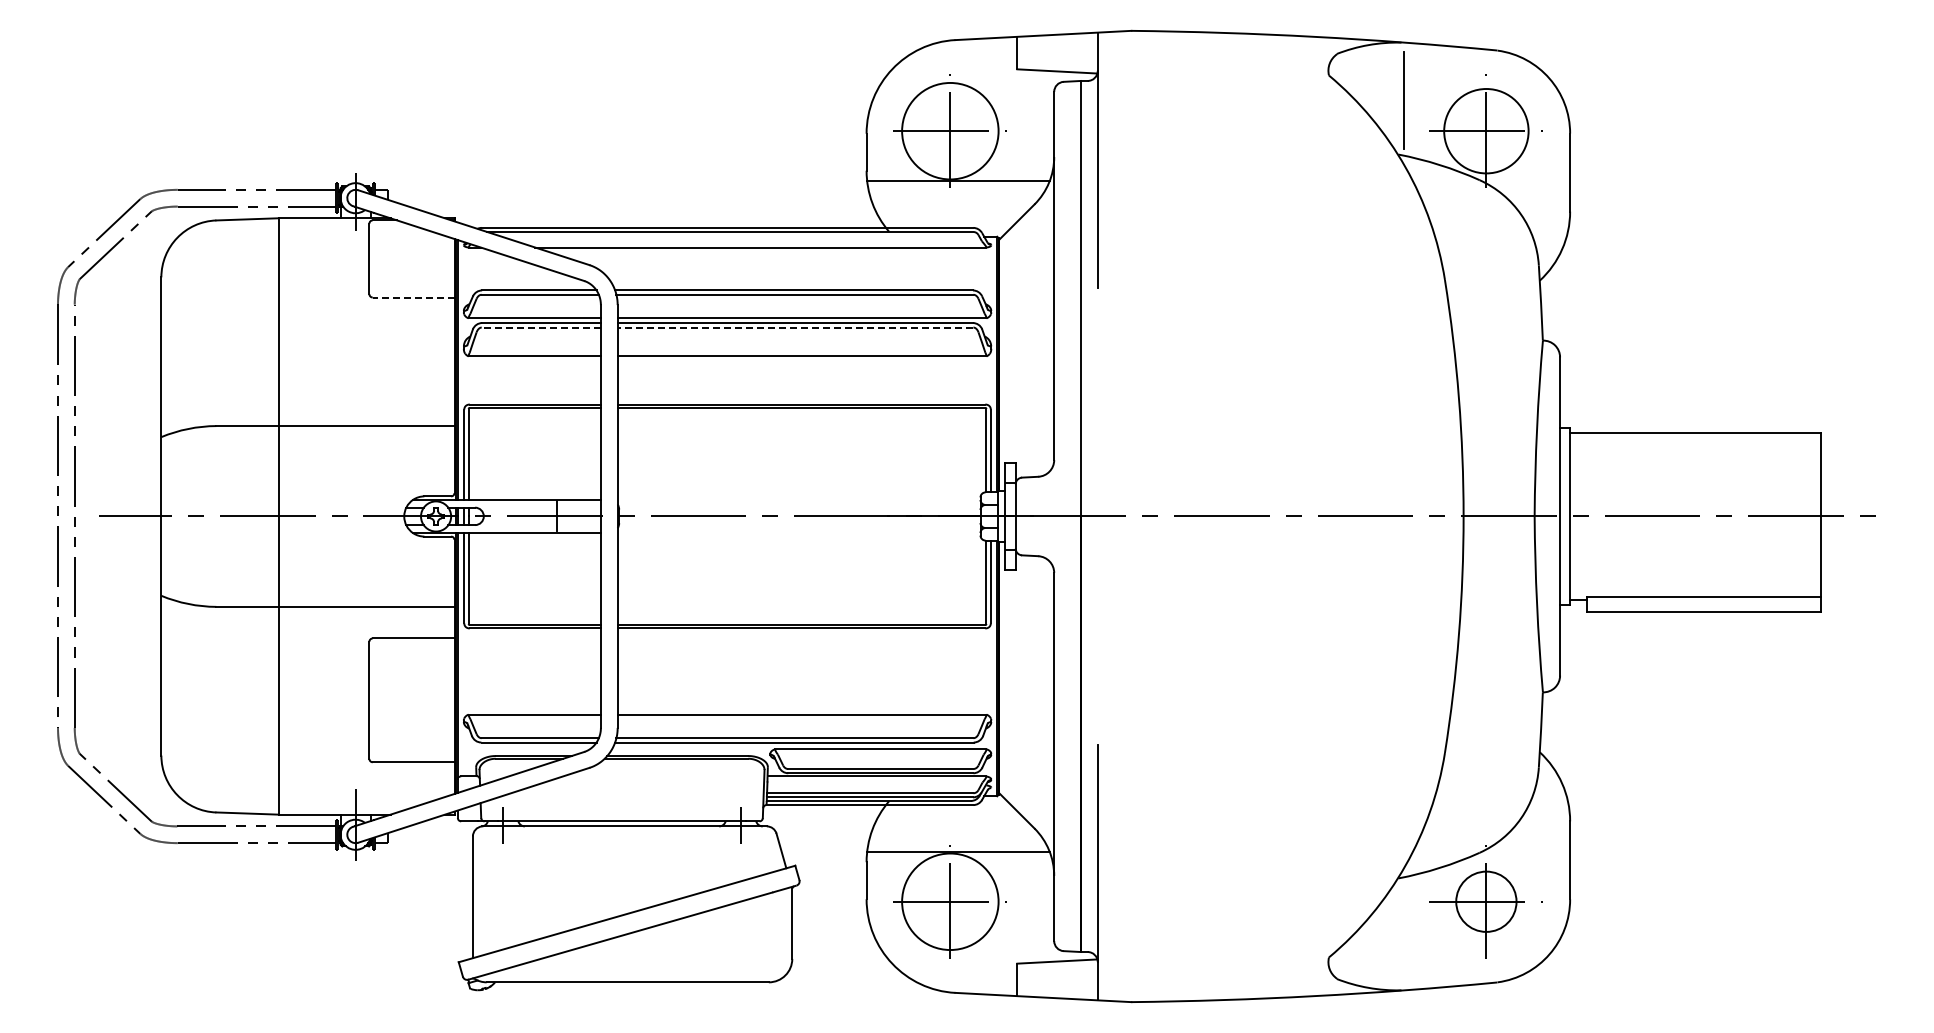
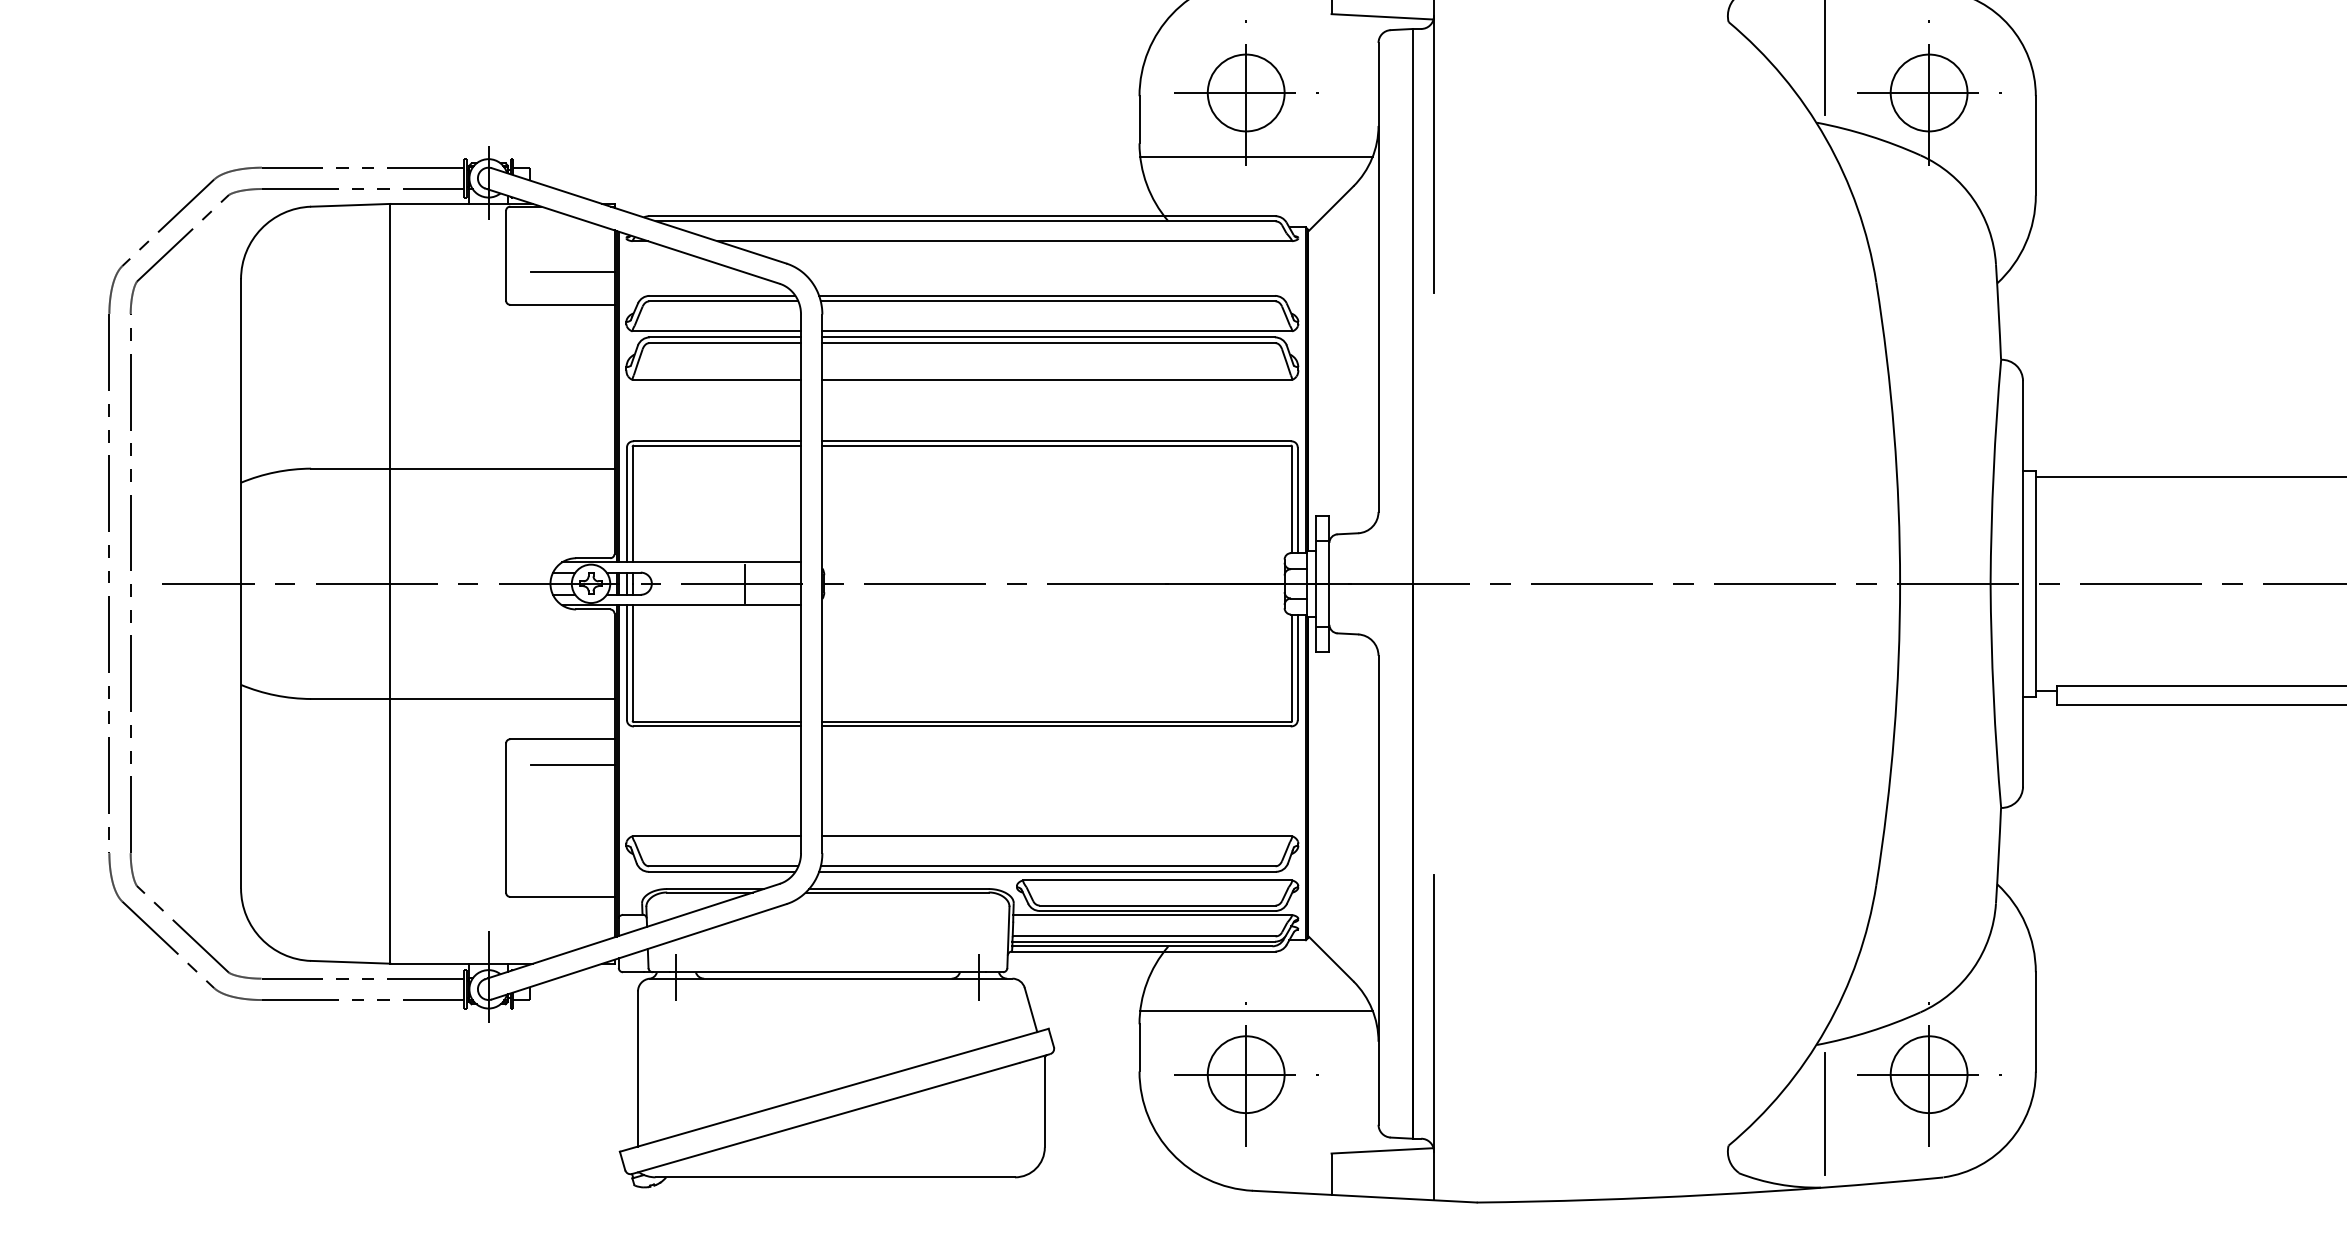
circle: (950, 131) -> (1246, 93), size x0.62
circle: (1486, 131) -> (1929, 93), size x0.71
line: (421, 271) -> (572, 271), added
line: (413, 297) -> (562, 304), dashed -> solid
line: (541, 327) -> (725, 343), dashed -> solid
line: (795, 327) -> (1048, 343), dashed -> solid
line: (421, 658) -> (572, 764), added
circle: (950, 901) -> (1246, 1074), size x0.62
line: (1404, 932) -> (1824, 1113), added

